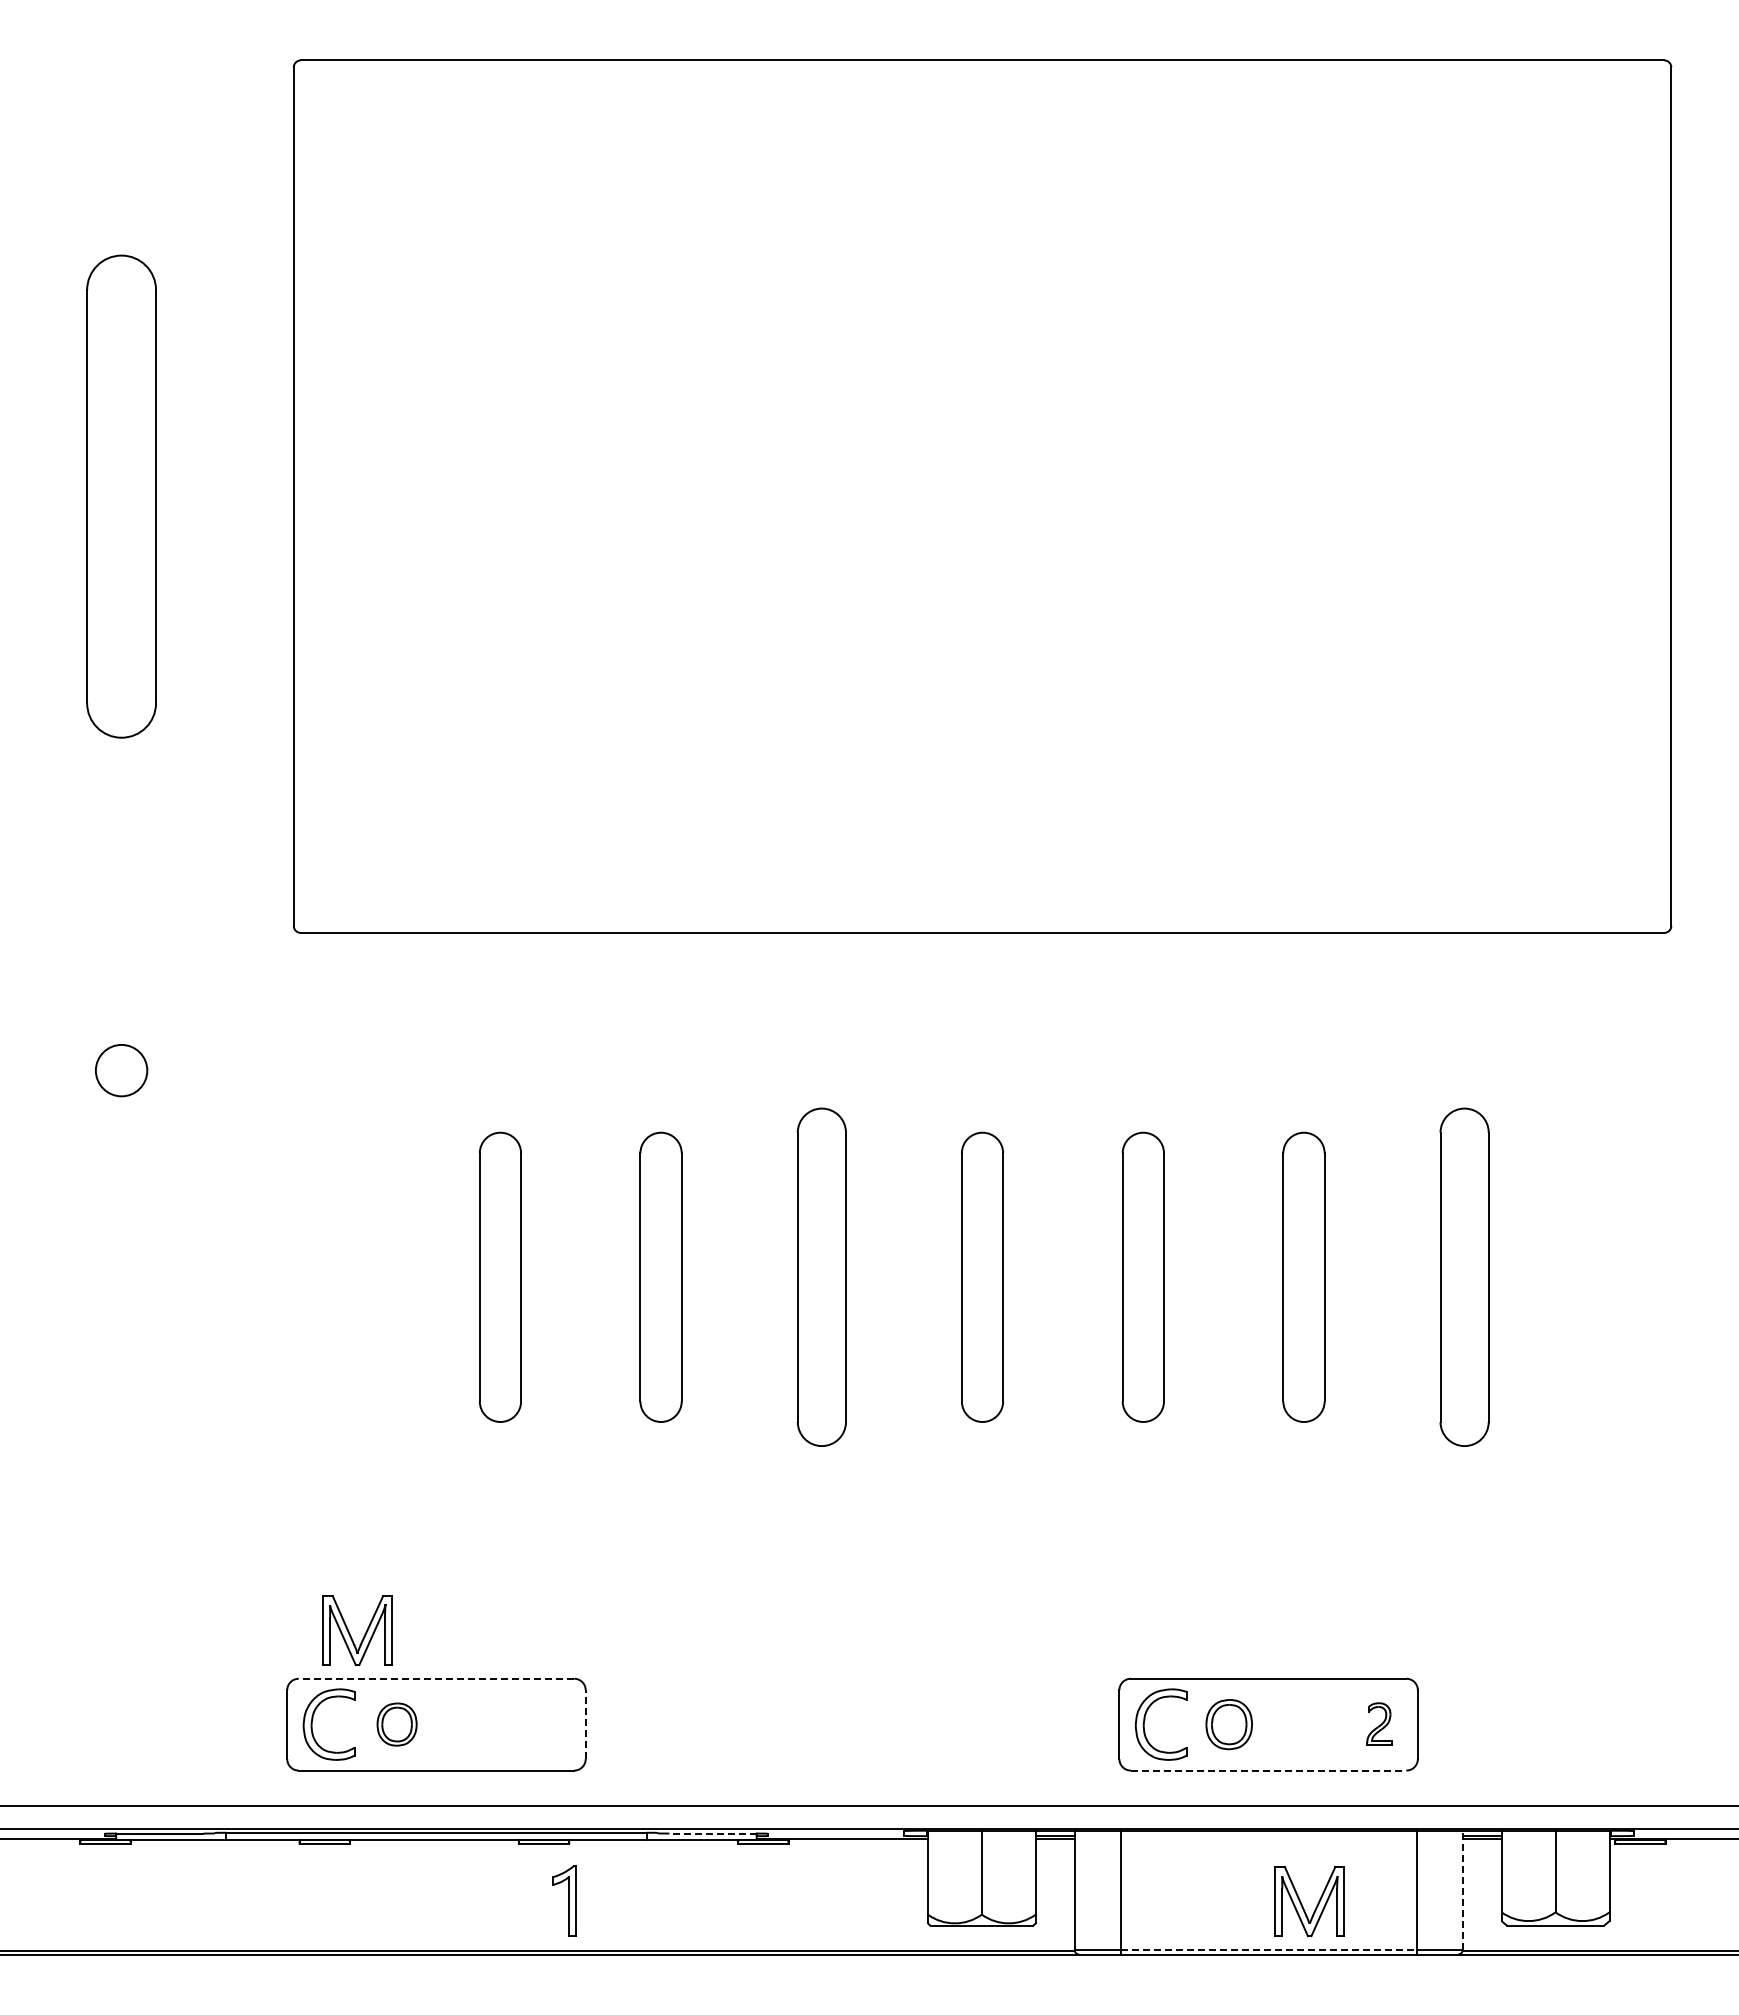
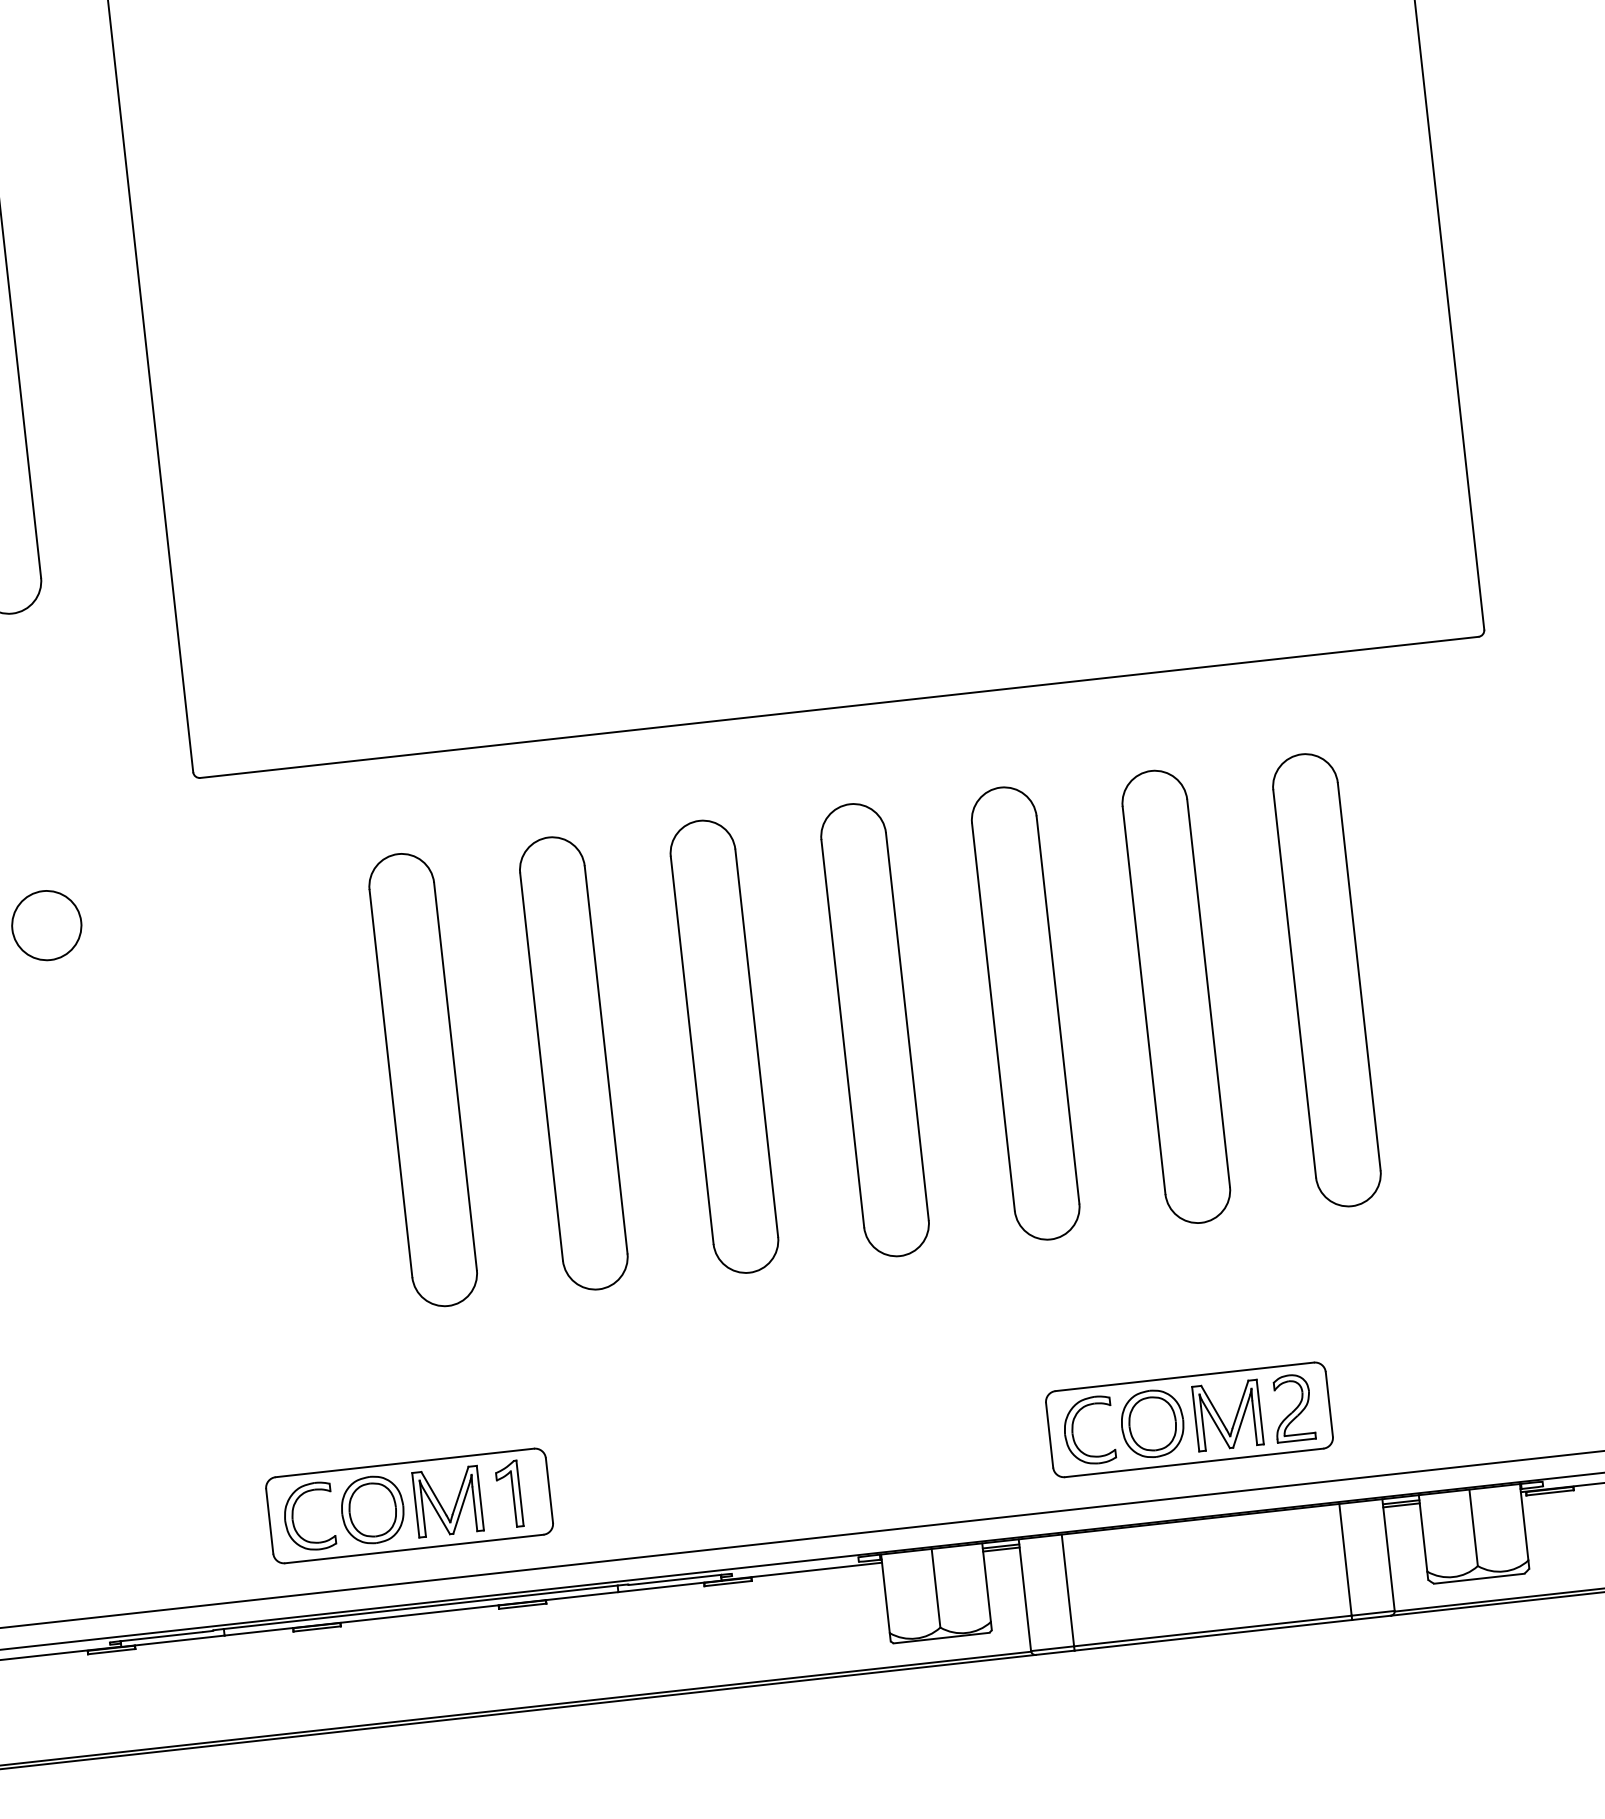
circle: (121, 1070) -> (46, 925), size x1.43
part: (500, 1277) -> (423, 1080), size x1.67
part: (660, 1277) -> (573, 1063), size x1.67
part: (821, 1277) -> (724, 1047), size x1.43
part: (982, 1277) -> (875, 1030), size x1.67
part: (1143, 1277) -> (1025, 1013), size x1.67
part: (1303, 1277) -> (1175, 997), size x1.67
part: (1464, 1277) -> (1326, 980), size x1.43
part: (350, 1633) -> (441, 1505), moved
line: (436, 1678) -> (404, 1462), dashed -> solid
part: (1379, 1723) -> (1293, 1407), size x1.67
part: (396, 1724) -> (372, 1509), size x1.67
line: (585, 1724) -> (549, 1490), dashed -> solid
part: (1228, 1724) -> (1151, 1423), size x1.43
line: (1268, 1770) -> (1194, 1462), dashed -> solid
line: (713, 1833) -> (680, 1579), dashed -> solid
line: (1462, 1890) -> (1388, 1555), dashed -> solid
part: (564, 1900) -> (508, 1493), moved
part: (1302, 1904) -> (1221, 1419), moved
line: (1269, 1949) -> (1213, 1630), dashed -> solid

